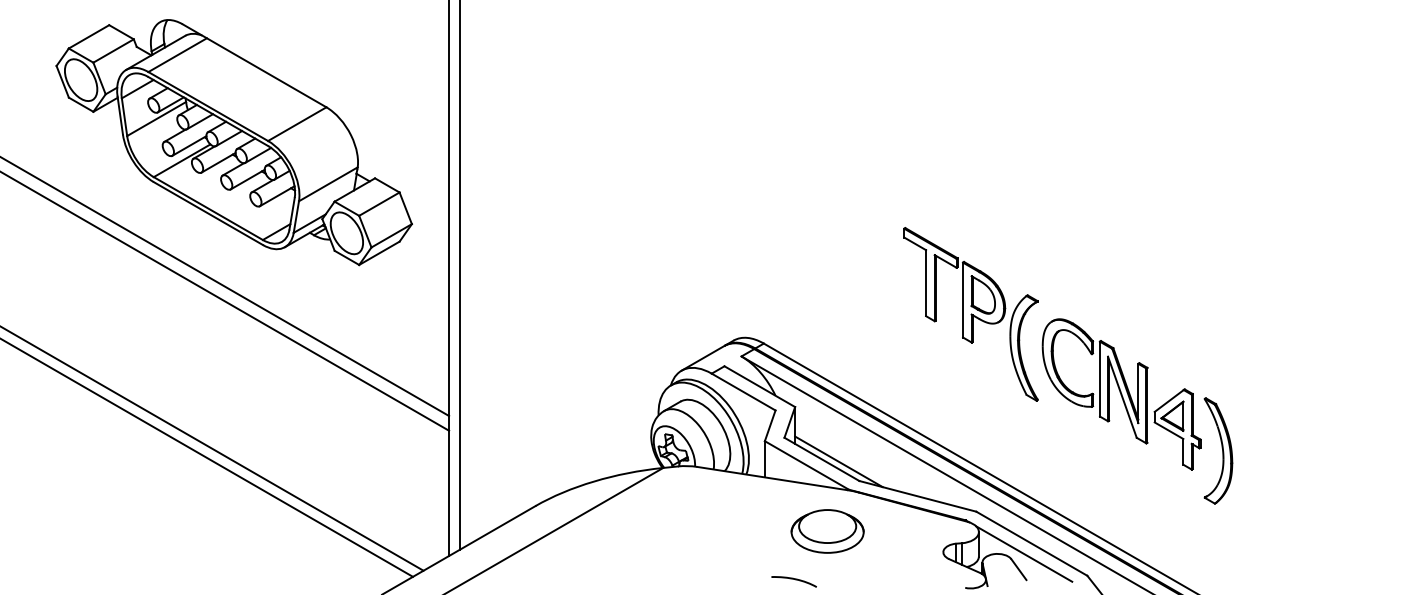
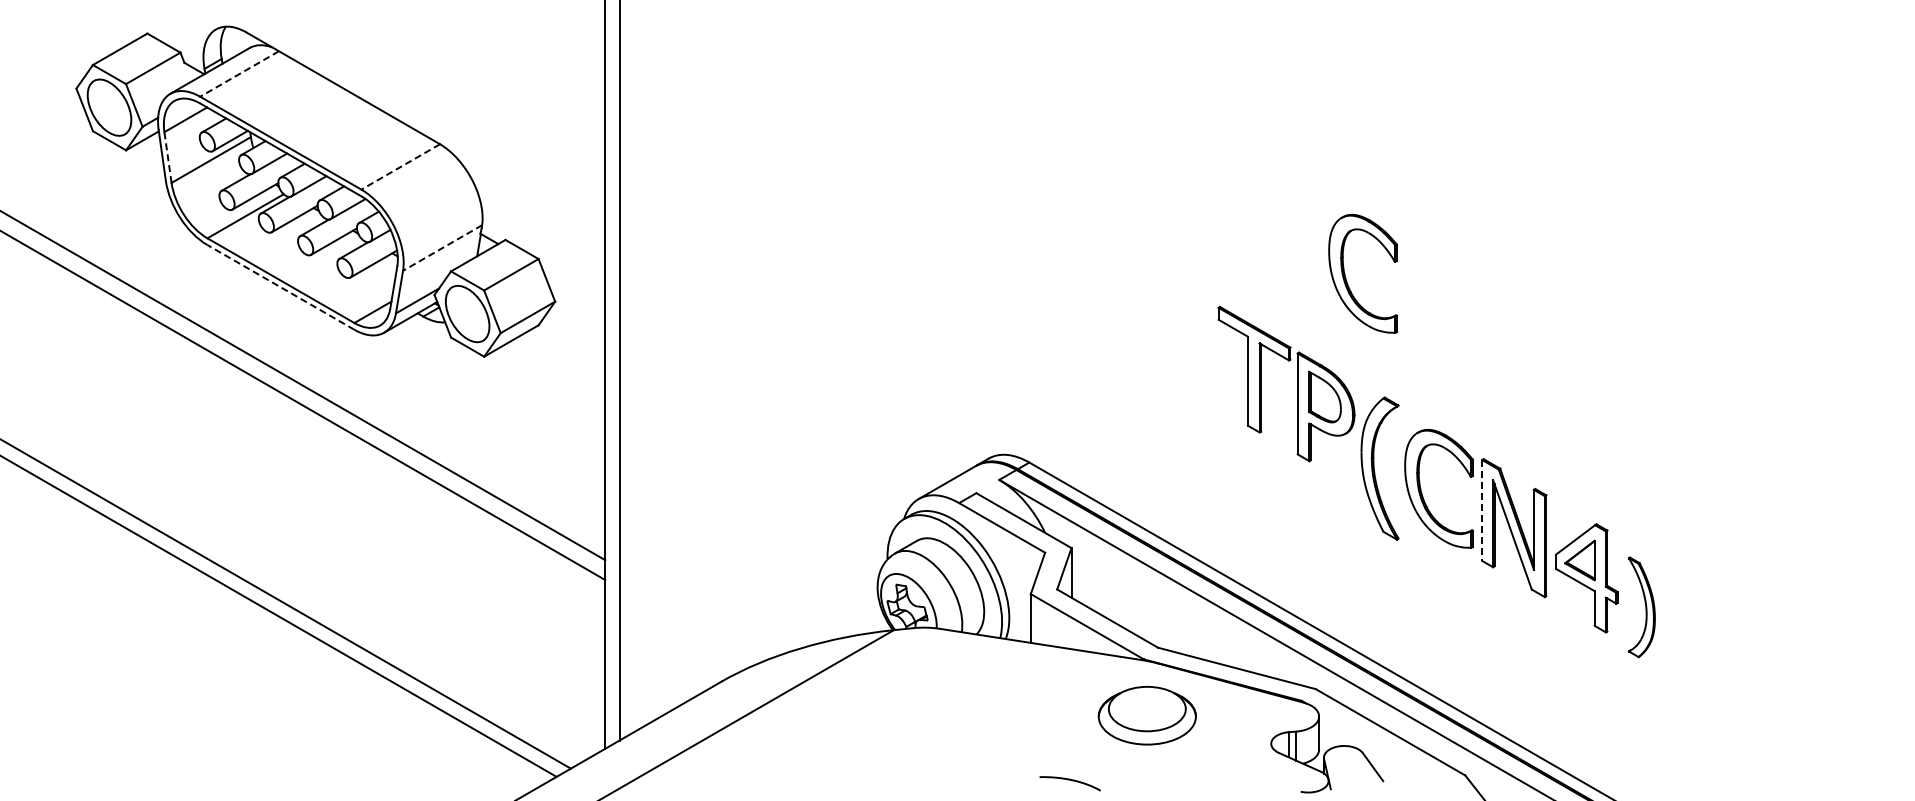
line: (177, 55) -> (239, 74), solid -> dashed
line: (124, 117) -> (168, 157), solid -> dashed
line: (297, 124) -> (400, 167), solid -> dashed
line: (328, 184) -> (442, 248), solid -> dashed
part: (999, 206) -> (1346, 277), added
line: (208, 213) -> (280, 287), solid -> dashed
line: (1100, 379) -> (1482, 511), solid -> dashed
part: (1218, 451) -> (1641, 607), size x0.7
line: (838, 461) -> (1130, 621), removed
part: (827, 531) -> (1146, 715), moved
line: (1023, 553) -> (1379, 745), removed

